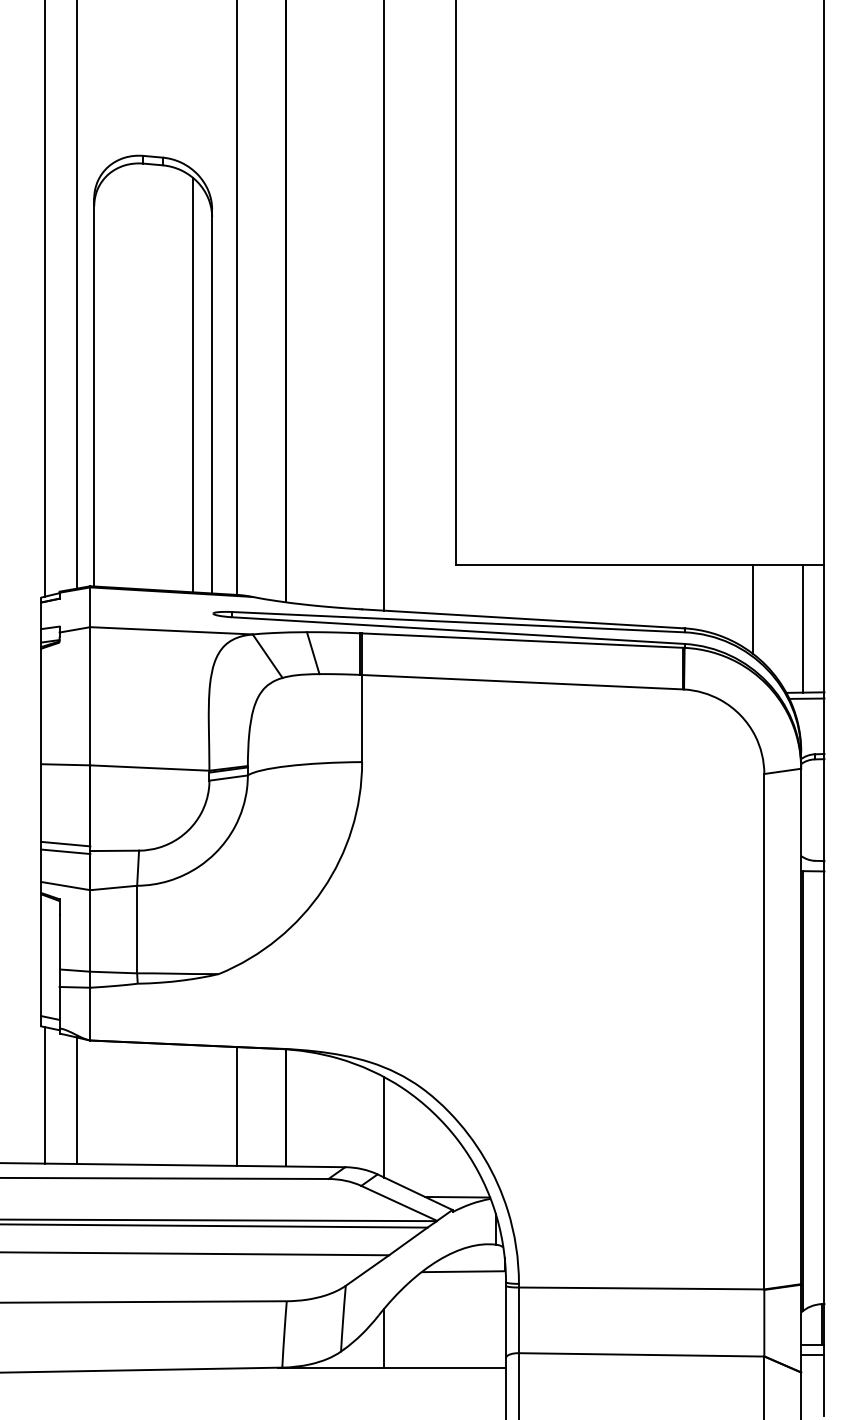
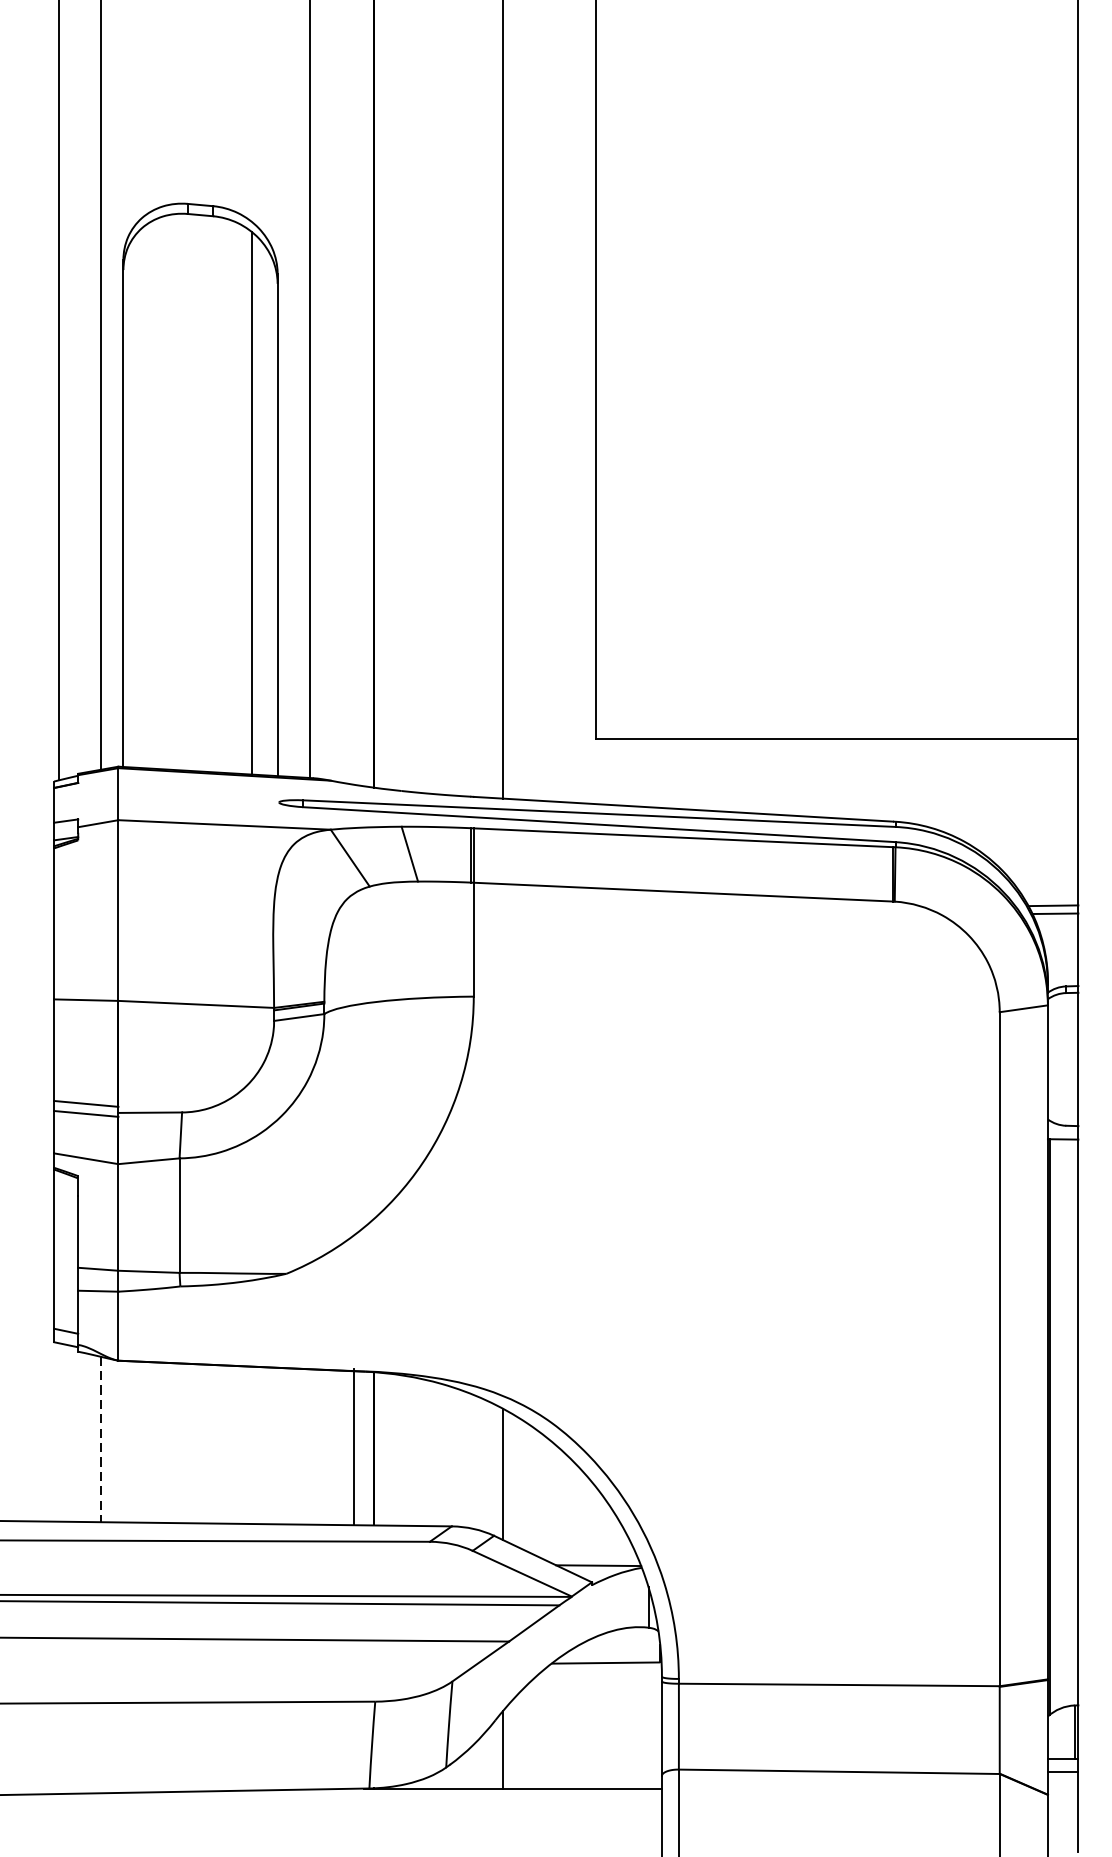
line: (753, 609) -> (985, 797), removed
line: (802, 628) -> (1049, 821), removed
line: (45, 1095) -> (59, 1432), removed
line: (76, 1101) -> (100, 1440), solid -> dashed
line: (236, 1106) -> (353, 1447), moved

